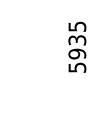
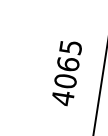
text: (77, 54) -> (65, 81), 5935 -> 4065

